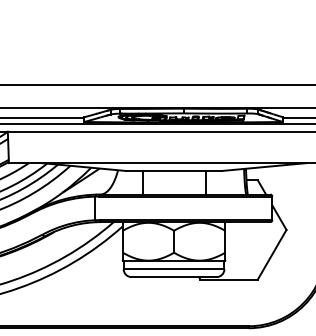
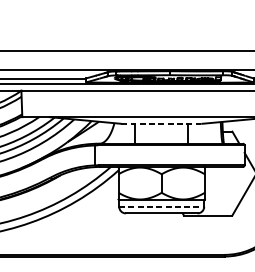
line: (174, 170) -> (162, 123), solid -> dashed
line: (174, 269) -> (162, 206), solid -> dashed

